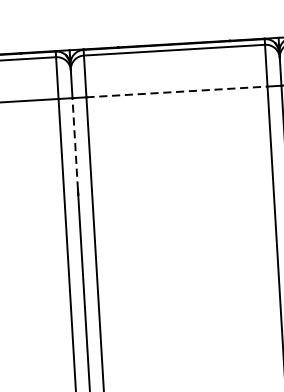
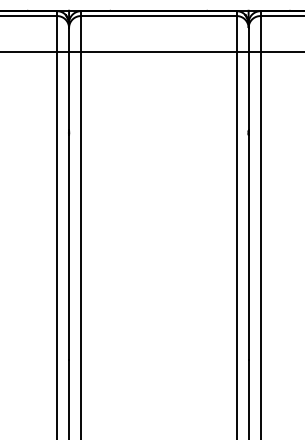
line: (176, 91) -> (158, 51), dashed -> solid
line: (75, 143) -> (69, 90), dashed -> solid

